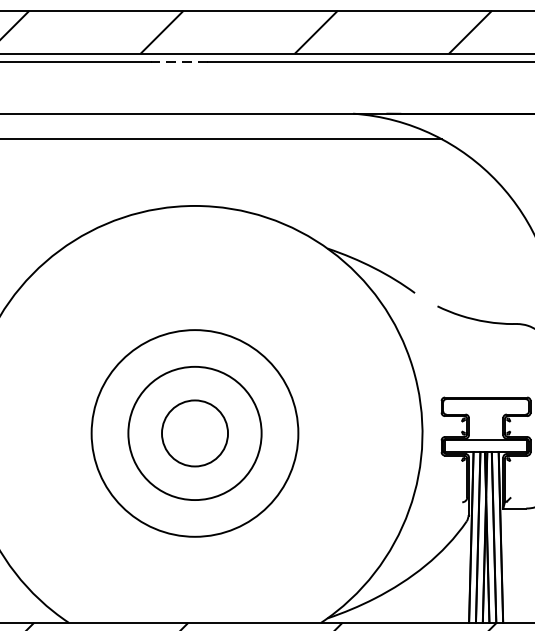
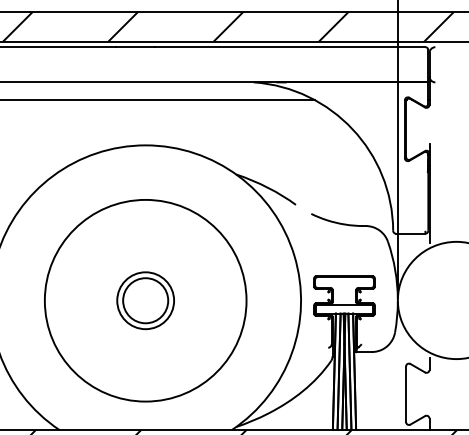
line: (178, 62) -> (134, 47), dashed -> solid
circle: (194, 433) -> (145, 300), size x0.62
circle: (194, 433) -> (145, 300), size x1.43

